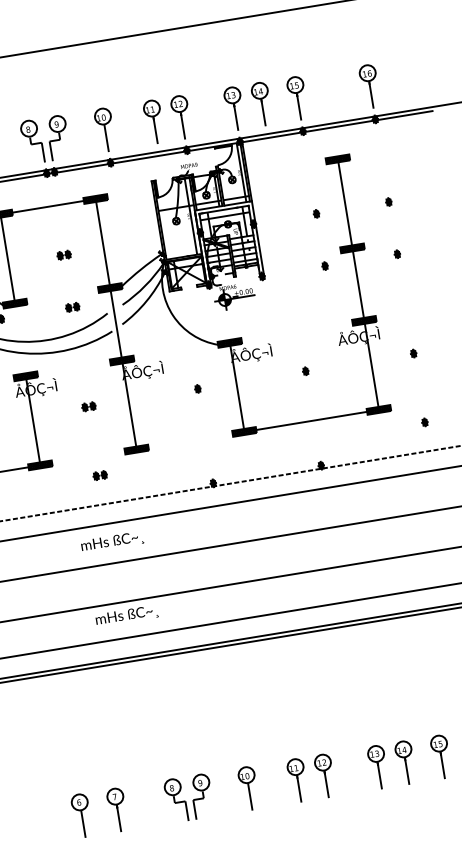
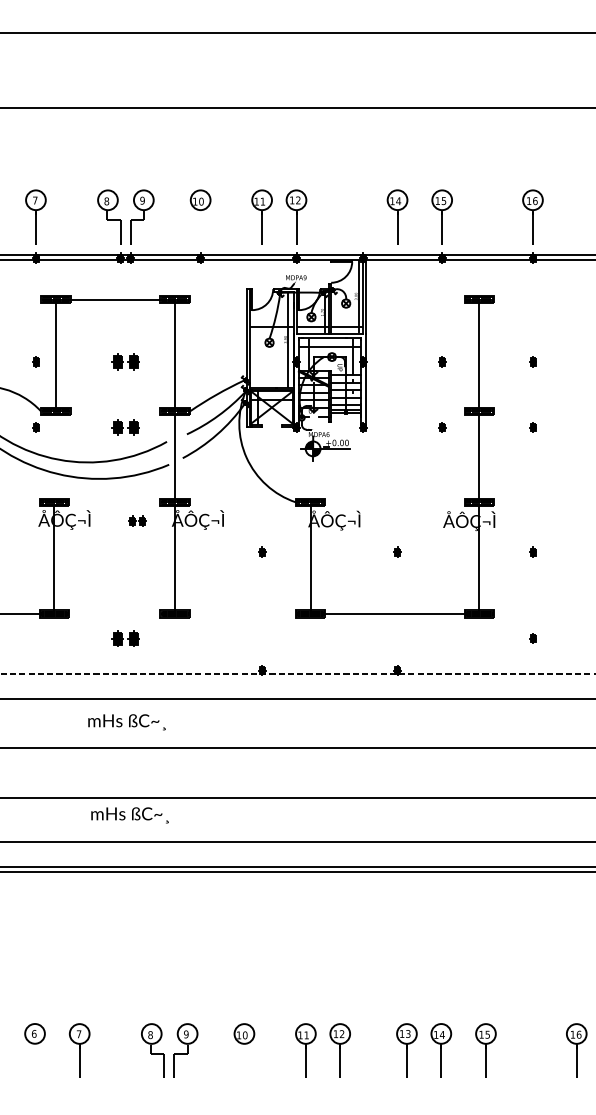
part: (234, 108) -> (362, 216), removed
line: (106, 138) -> (200, 227), removed
part: (64, 254) -> (125, 361), size x1.6
part: (72, 307) -> (125, 427), size x1.6
part: (88, 406) -> (137, 520), moved
part: (100, 475) -> (125, 638), size x1.6
line: (250, 796) -> (244, 1060), removed
line: (83, 823) -> (35, 1060), removed

